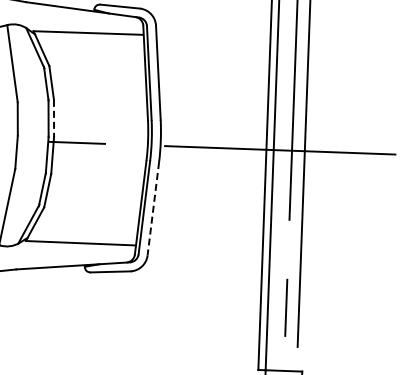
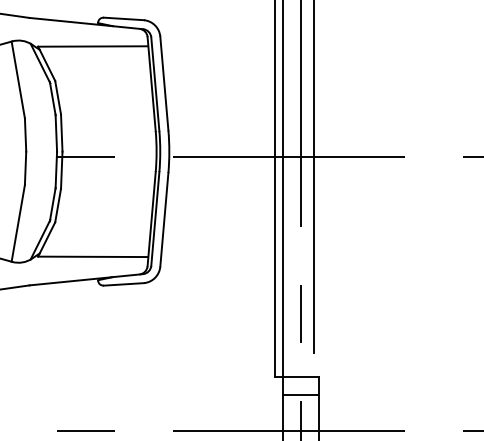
line: (53, 118) -> (61, 133), dashed -> solid
line: (153, 209) -> (164, 220), dashed -> solid

